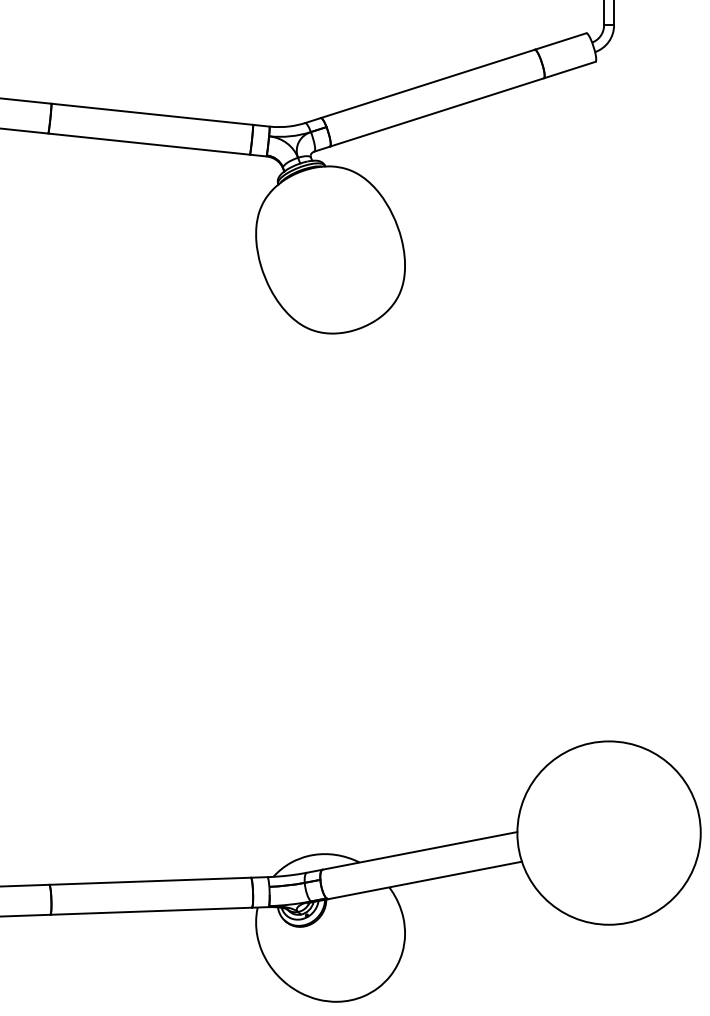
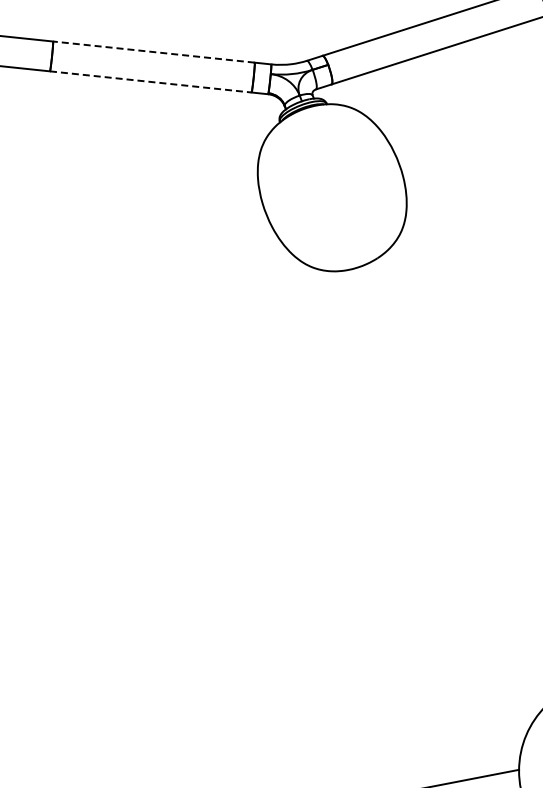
line: (151, 114) -> (153, 52), solid -> dashed
line: (149, 144) -> (151, 82), solid -> dashed

